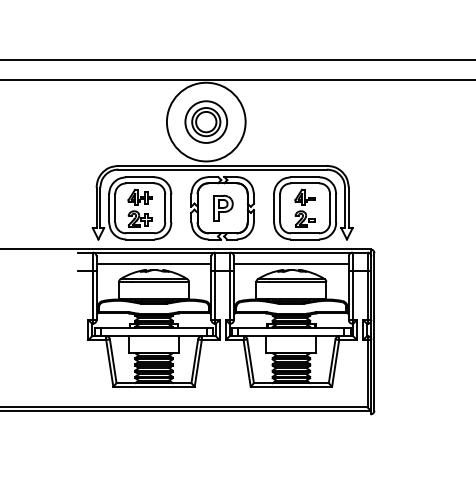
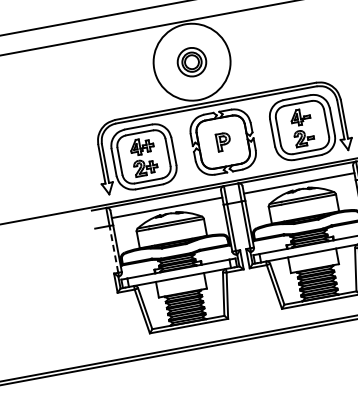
part: (205, 121) -> (191, 61), size x0.7
part: (223, 207) -> (223, 141), size x0.7
line: (92, 295) -> (113, 249), solid -> dashed

